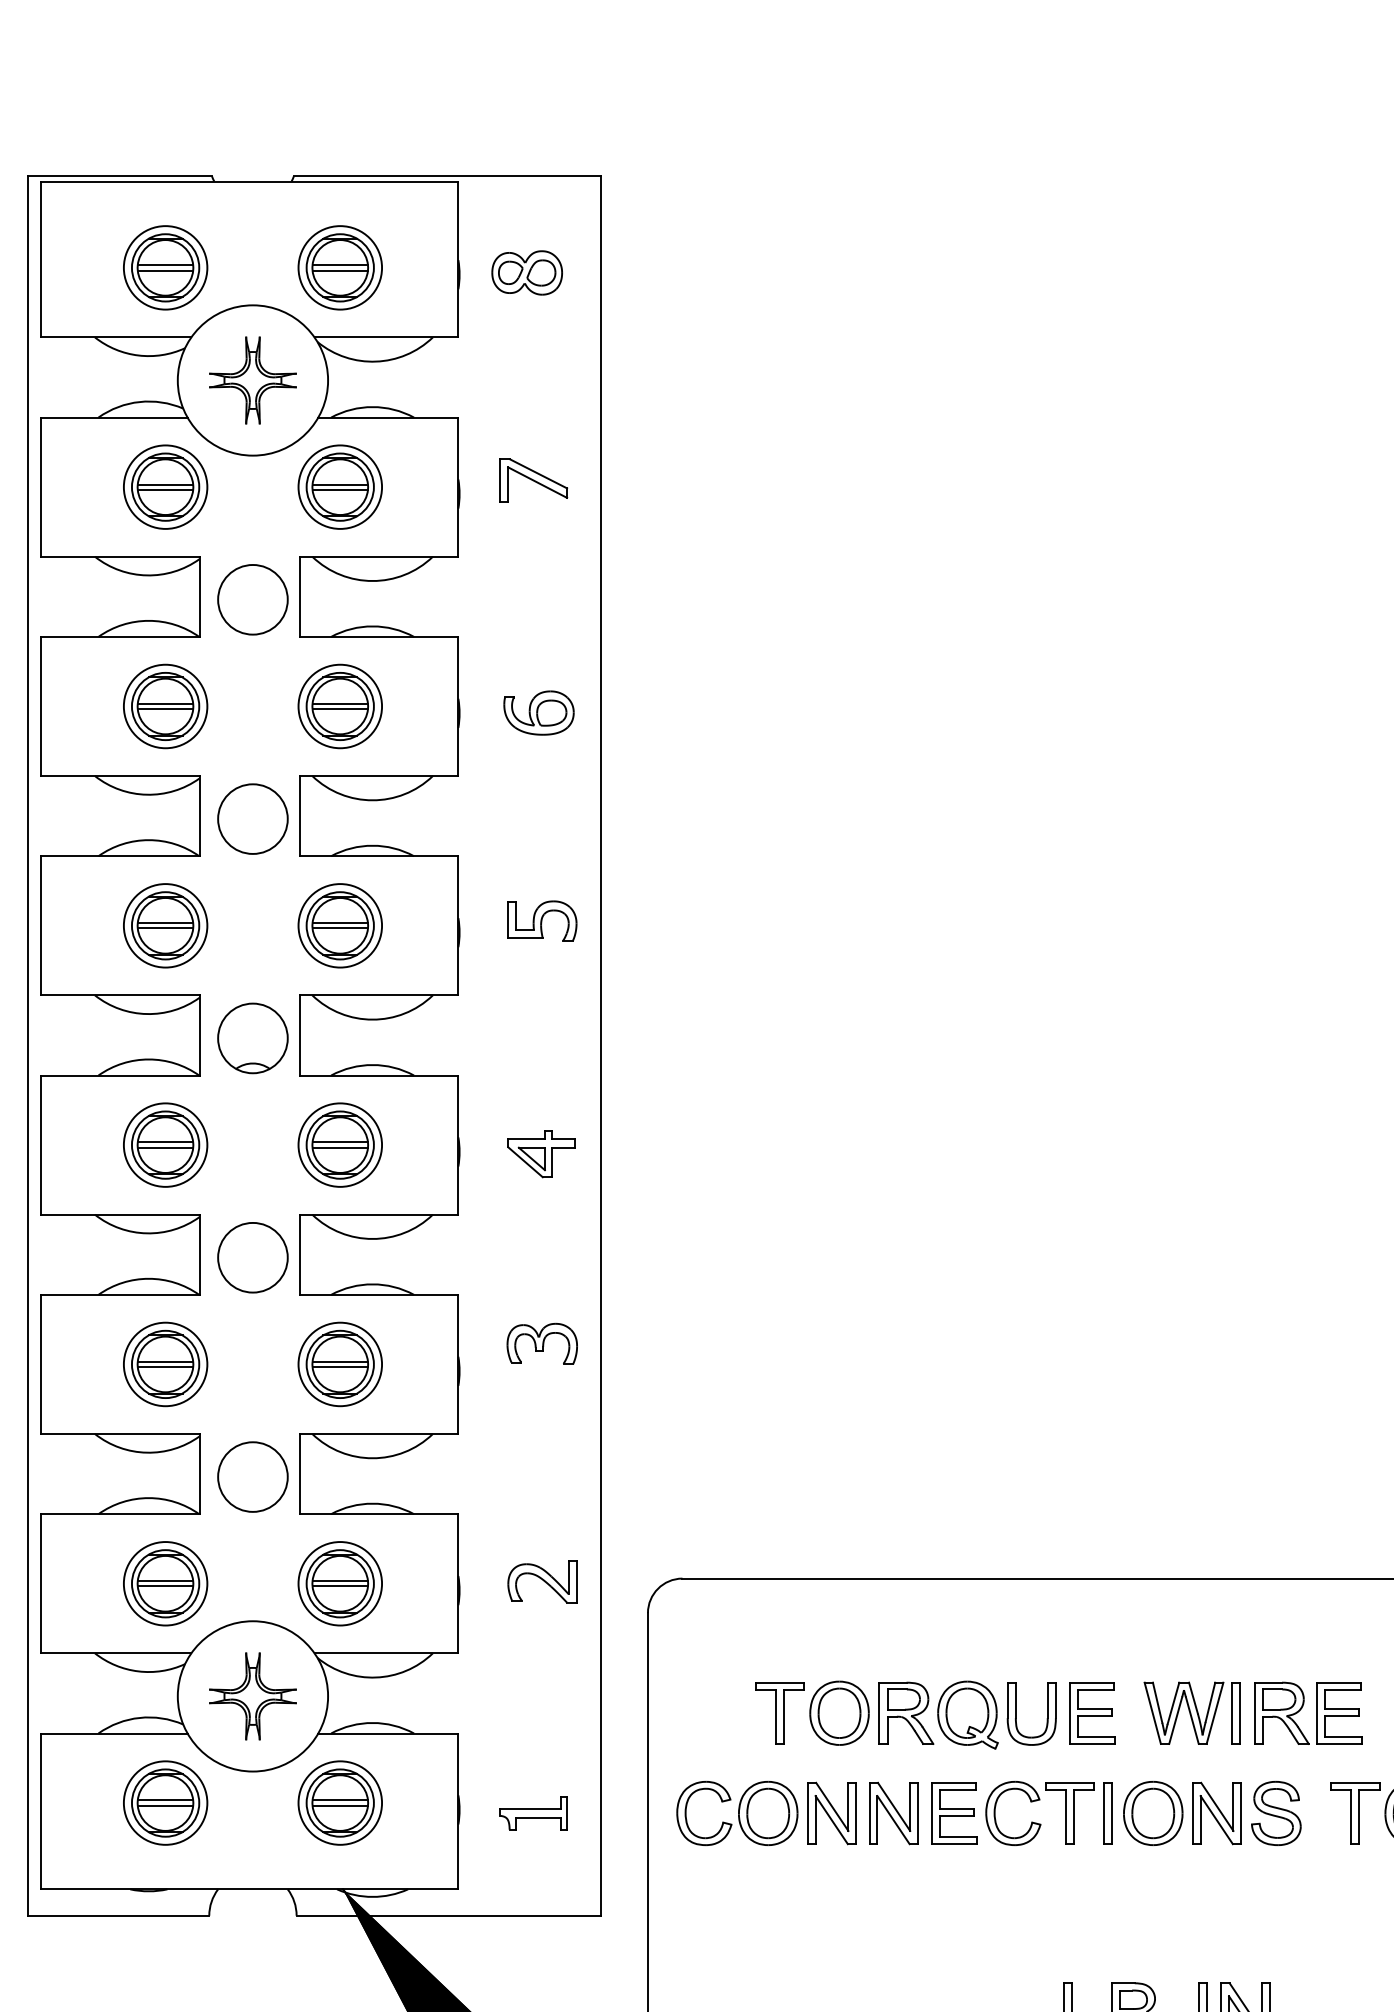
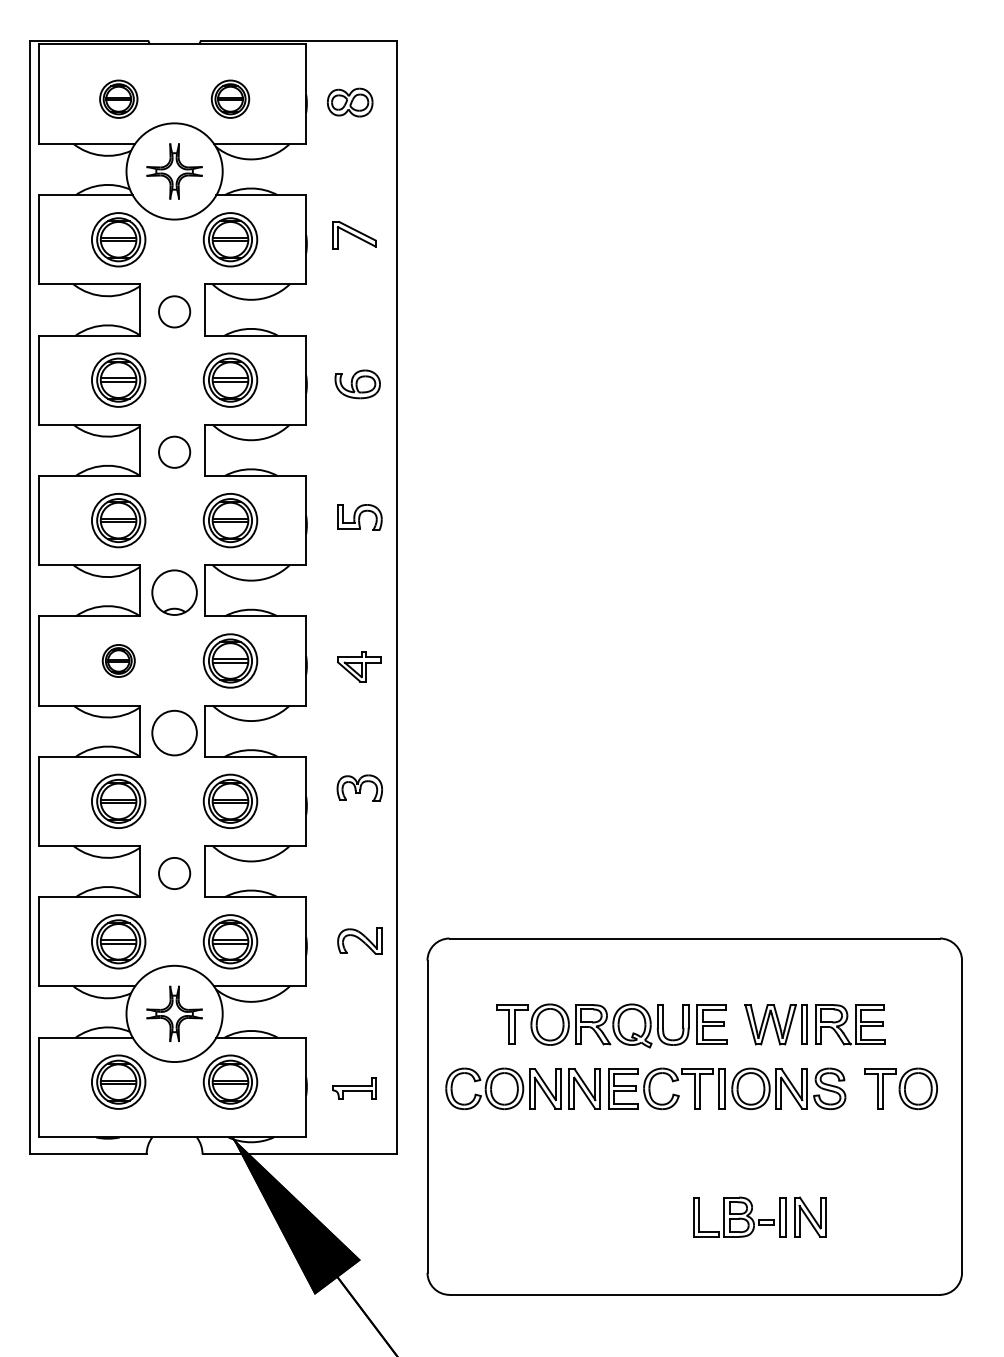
part: (165, 266) -> (118, 98), size x0.7
part: (340, 266) -> (230, 98), size x0.7
circle: (252, 599) -> (174, 311), size x0.7
circle: (252, 819) -> (174, 452), size x0.7
part: (165, 1144) -> (118, 660), size x0.6
circle: (252, 1477) -> (174, 873), size x0.7

